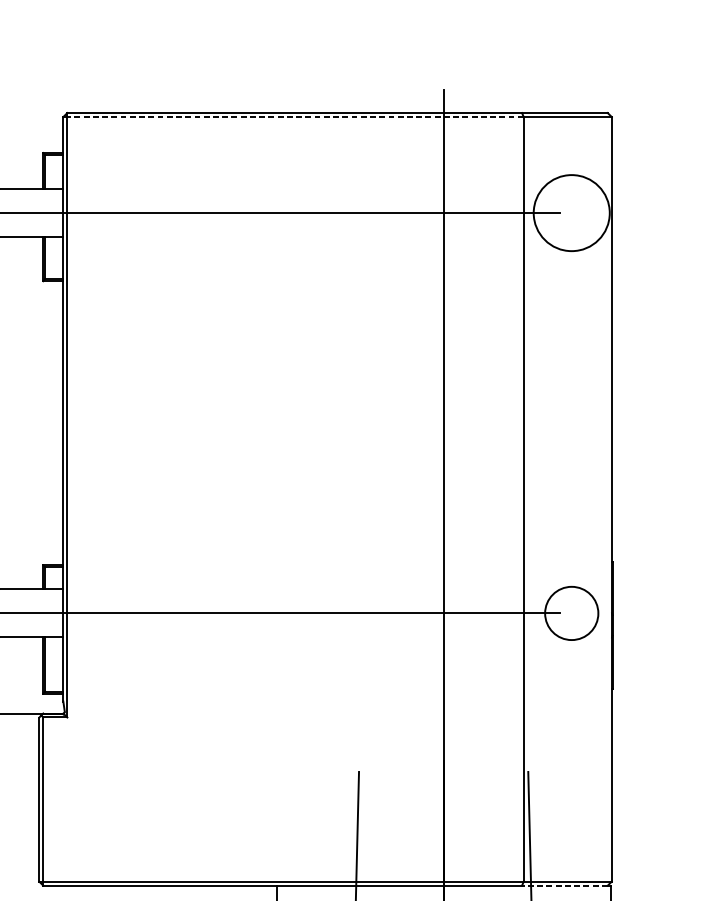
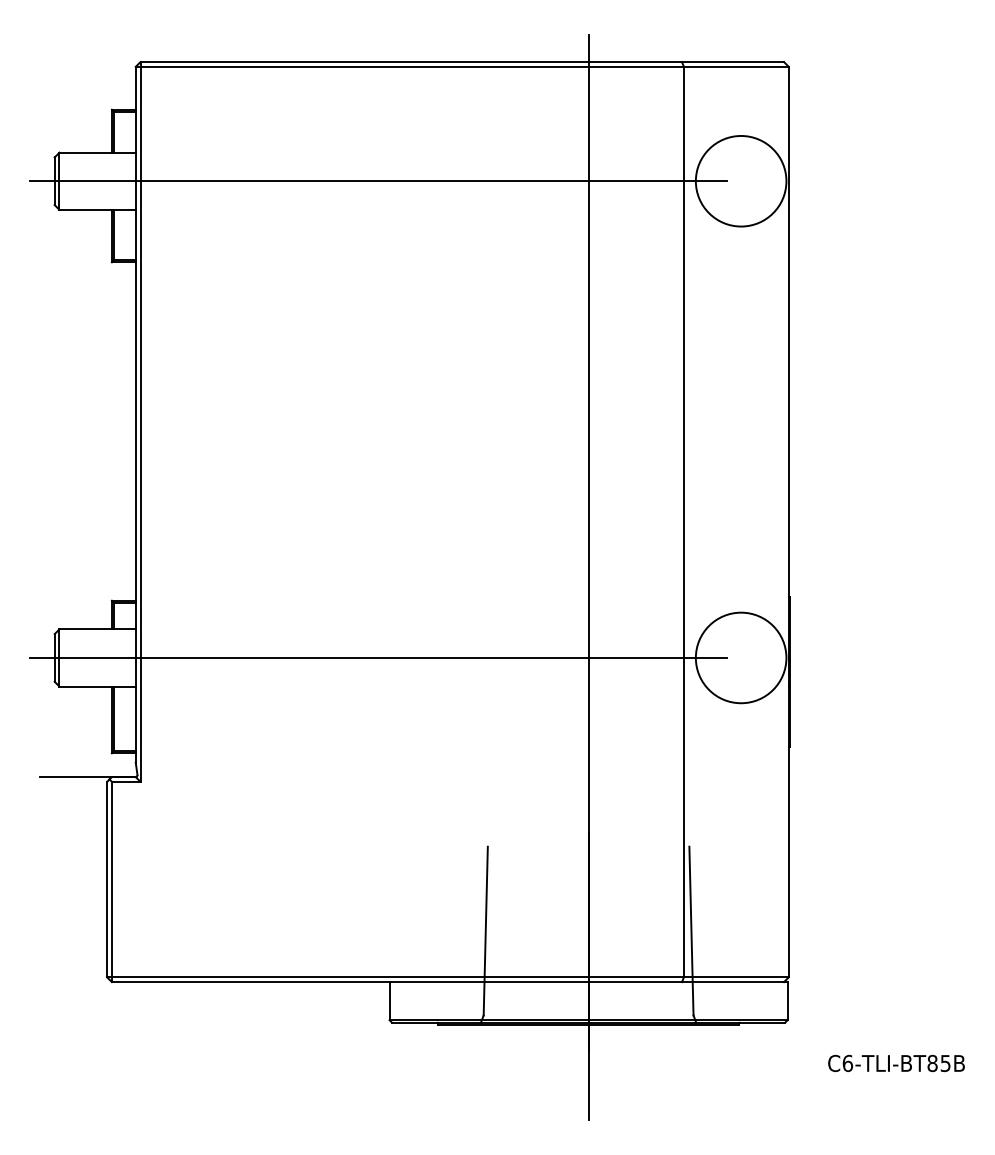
line: (295, 116) -> (412, 66), dashed -> solid
circle: (571, 613) -> (740, 657), size x1.43
line: (564, 886) -> (732, 982), dashed -> solid

